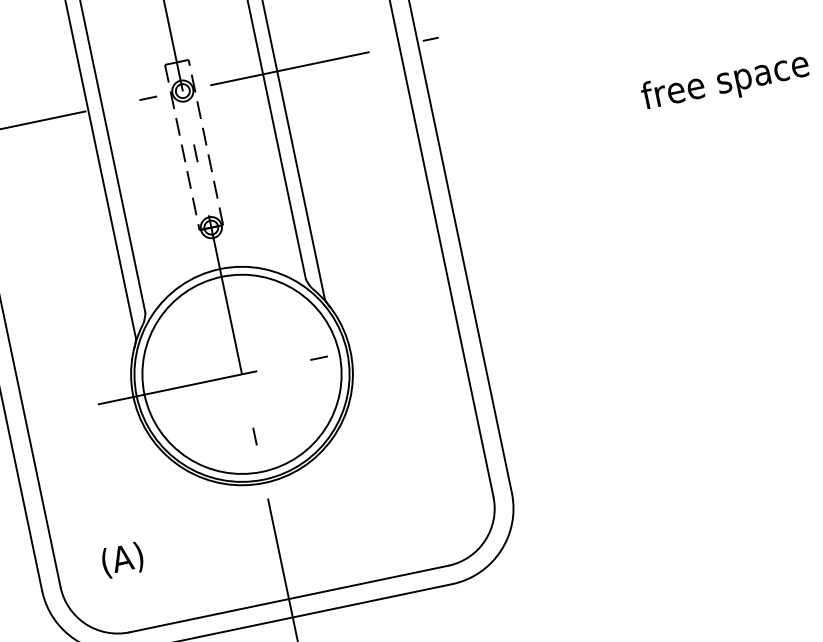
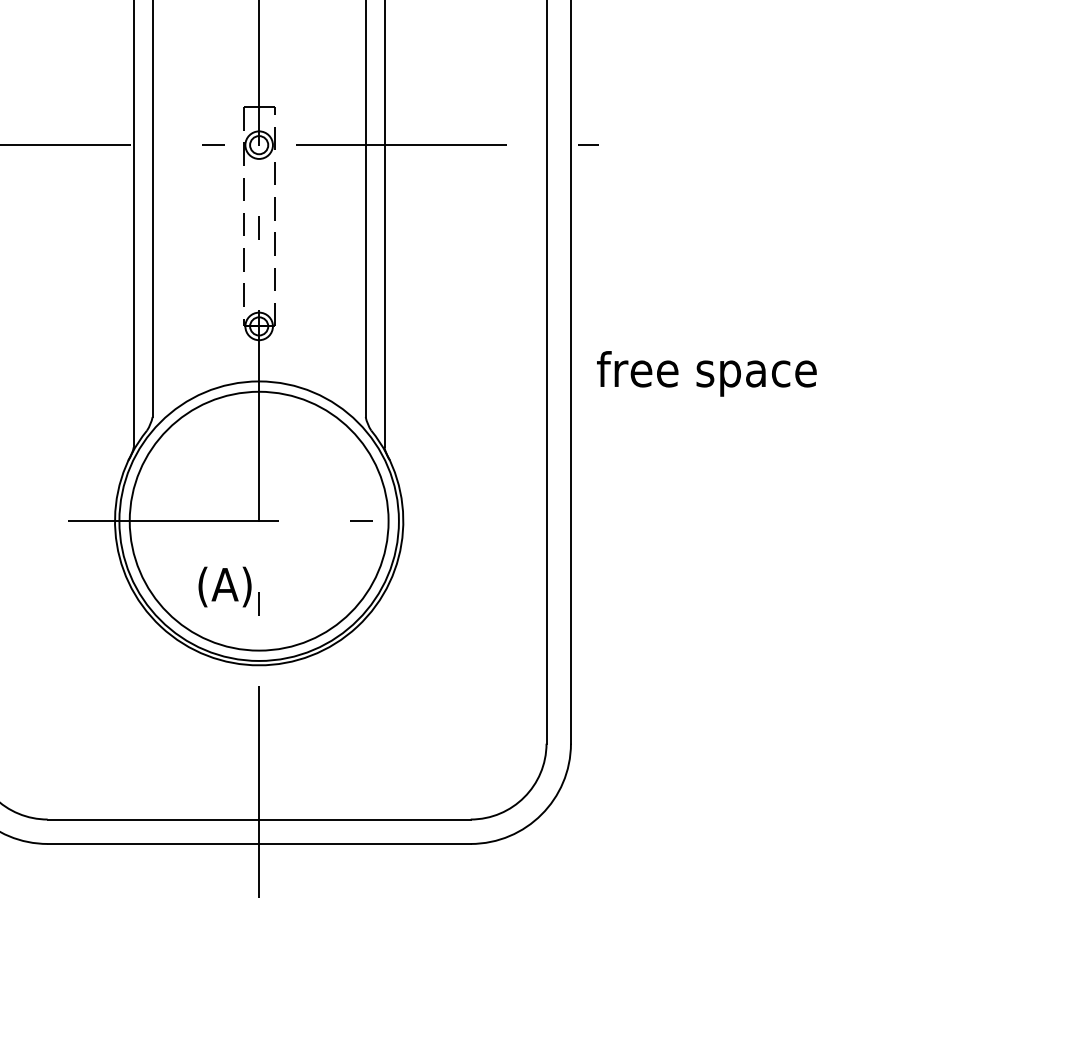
text: (725, 82) -> (706, 373), moved
text: (122, 559) -> (224, 586), moved

